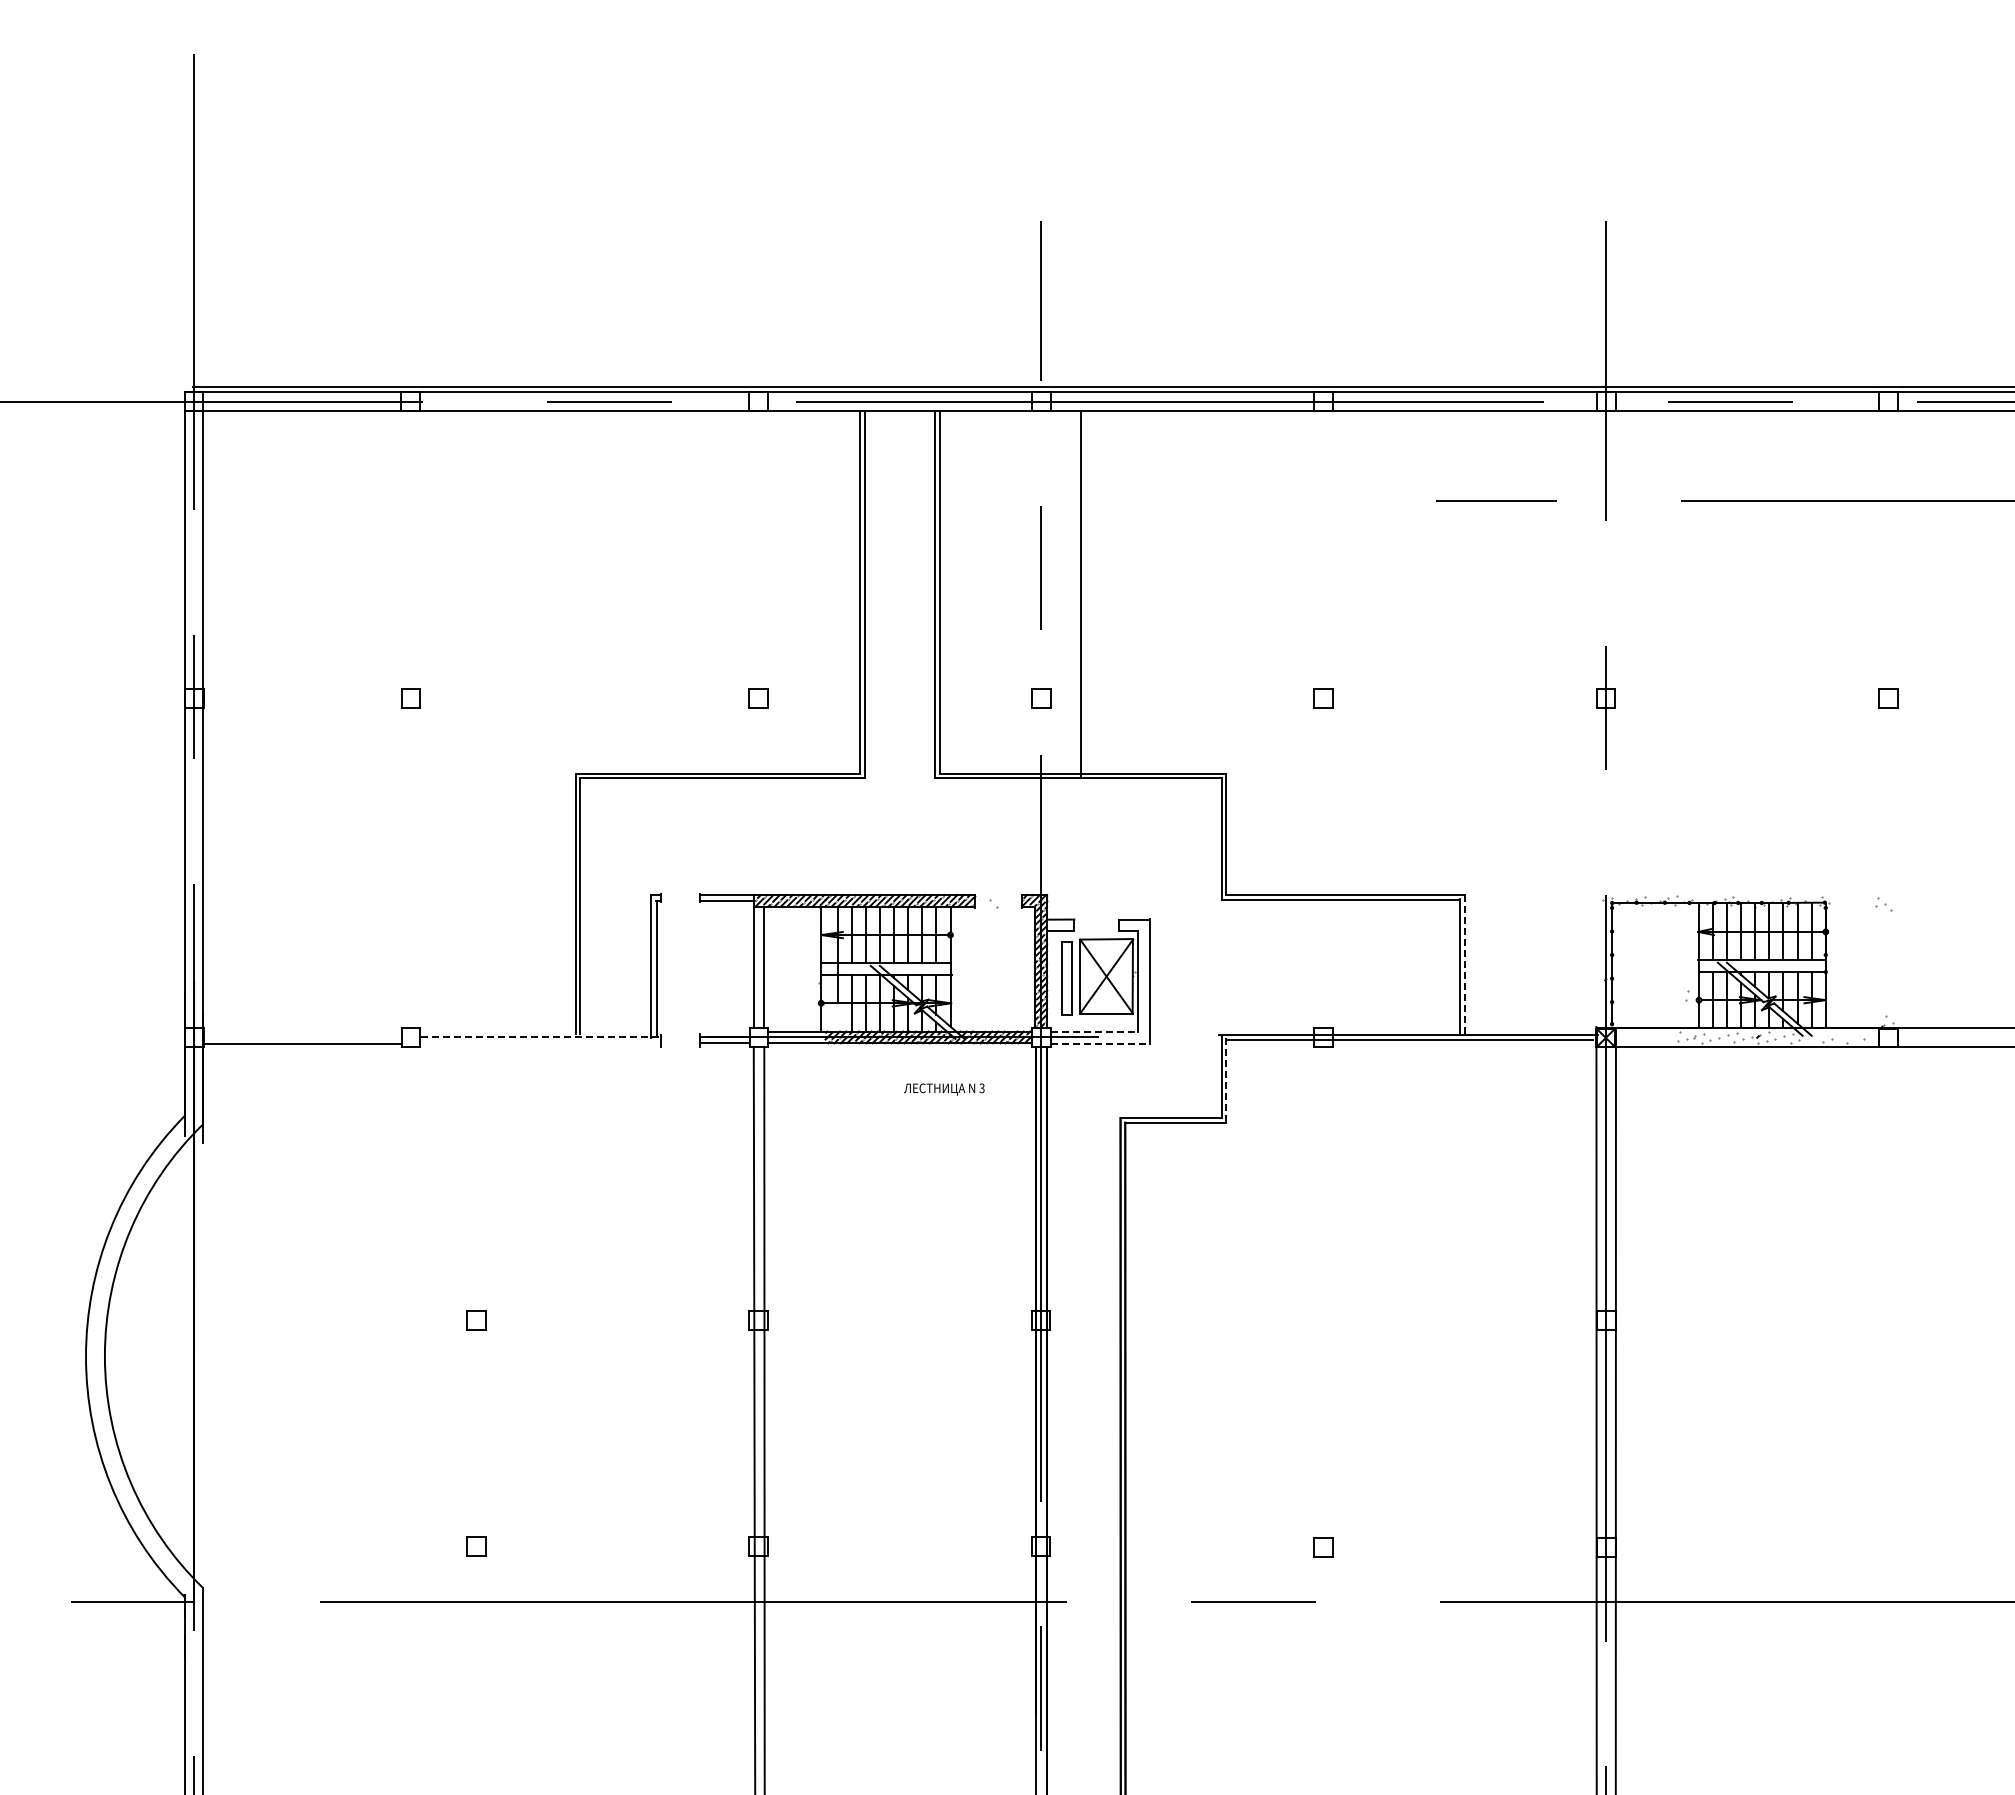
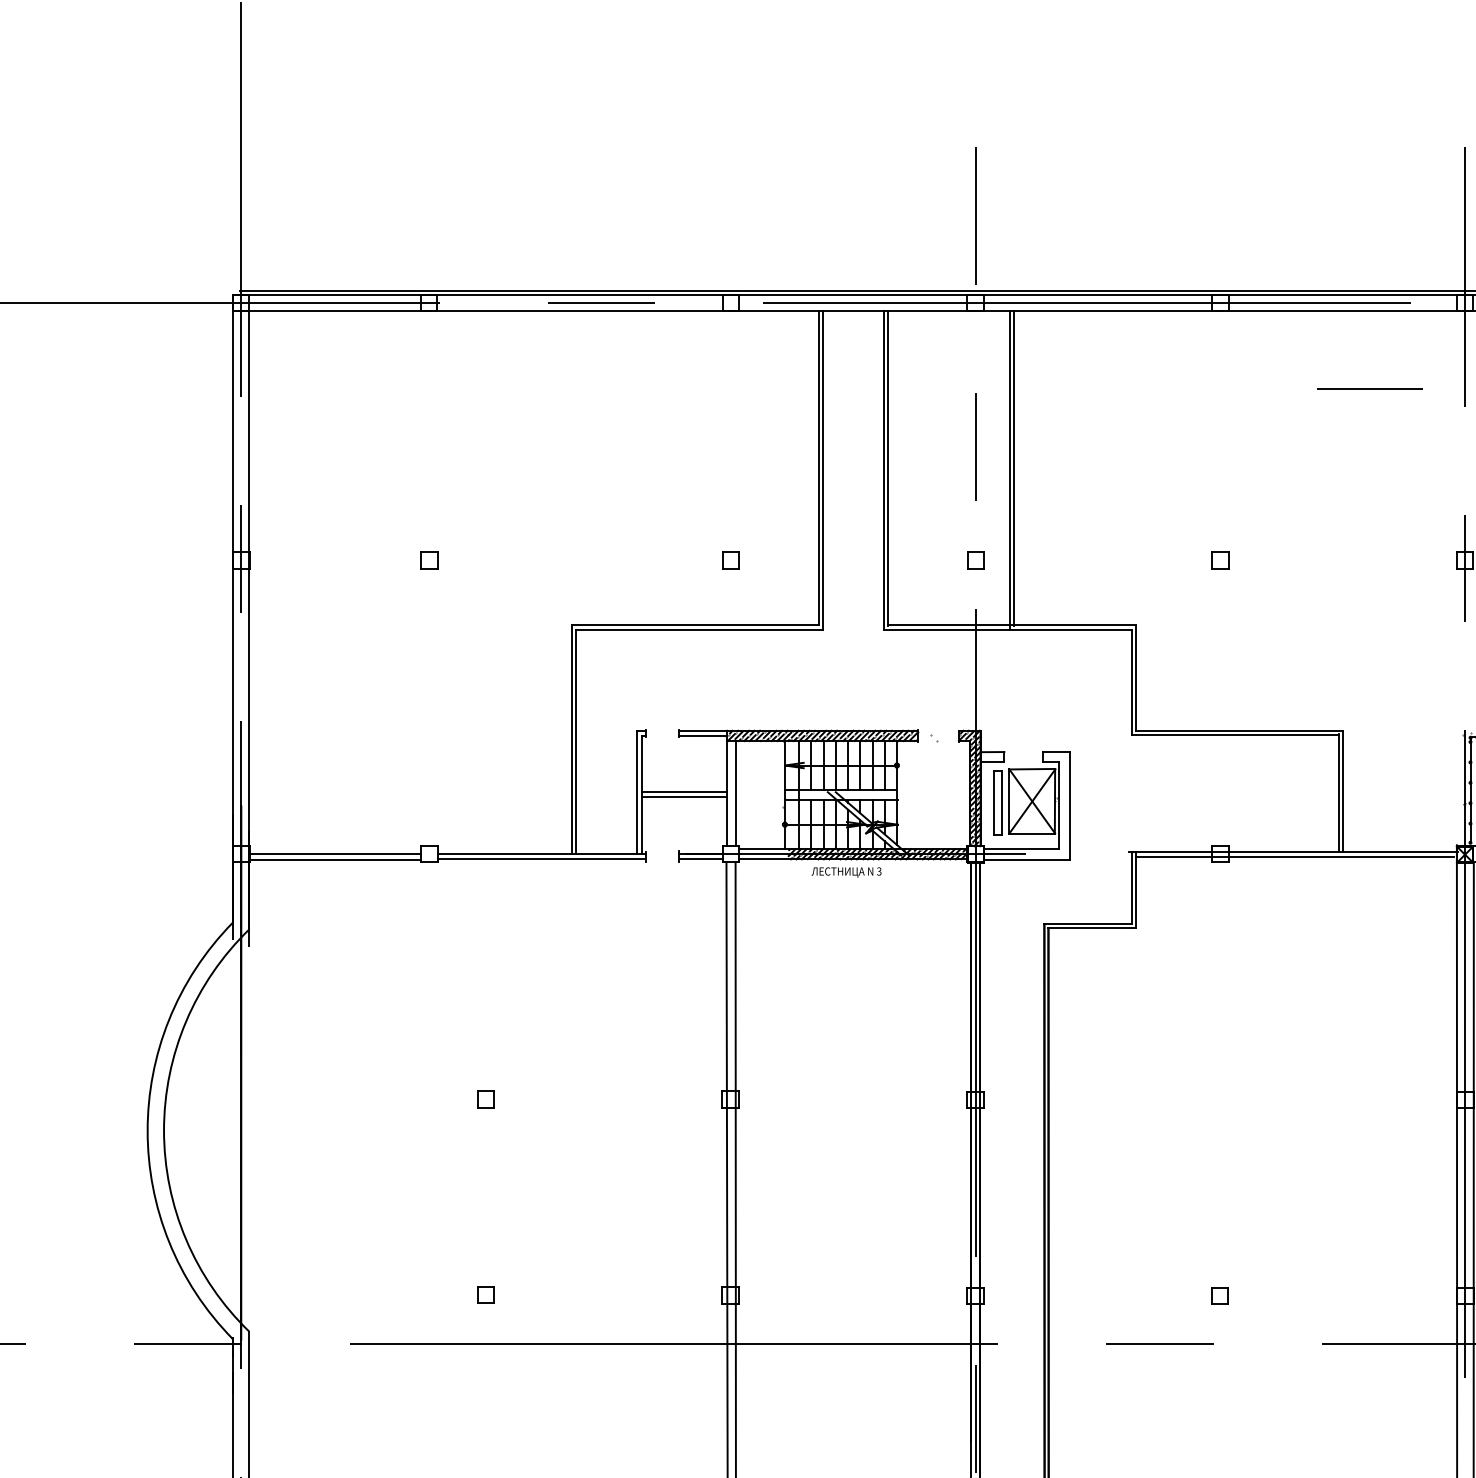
line: (1085, 592) -> (1014, 468), added
line: (1464, 964) -> (1342, 791), dashed -> solid
line: (705, 966) -> (684, 792), added
line: (705, 971) -> (684, 797), added
line: (837, 1018) -> (799, 837), added
line: (1094, 1031) -> (1021, 849), dashed -> solid
line: (302, 1037) -> (335, 854), added
line: (541, 1037) -> (542, 854), dashed -> solid
line: (540, 1043) -> (541, 859), added
line: (1100, 1043) -> (1027, 859), dashed -> solid
line: (1226, 1078) -> (1136, 889), dashed -> solid
text: (944, 1089) -> (846, 872), moved

